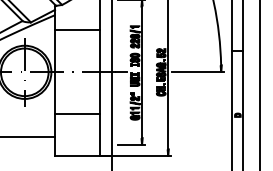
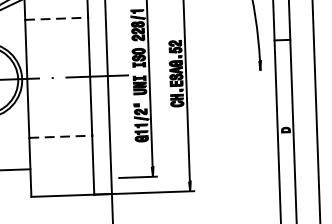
line: (77, 30) -> (56, 19), solid -> dashed
line: (198, 72) -> (228, 72), removed
line: (77, 114) -> (60, 136), solid -> dashed

